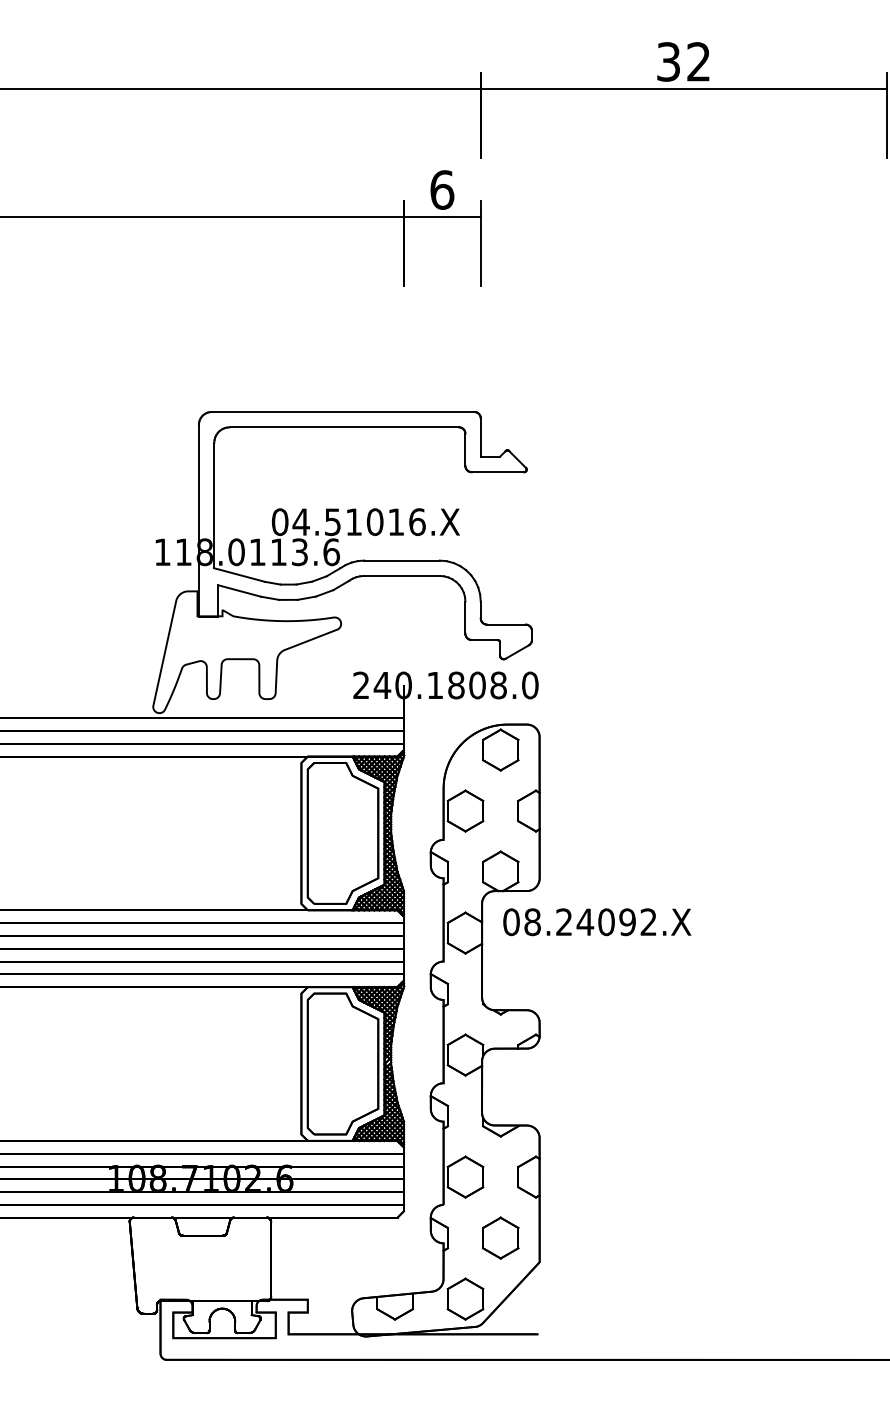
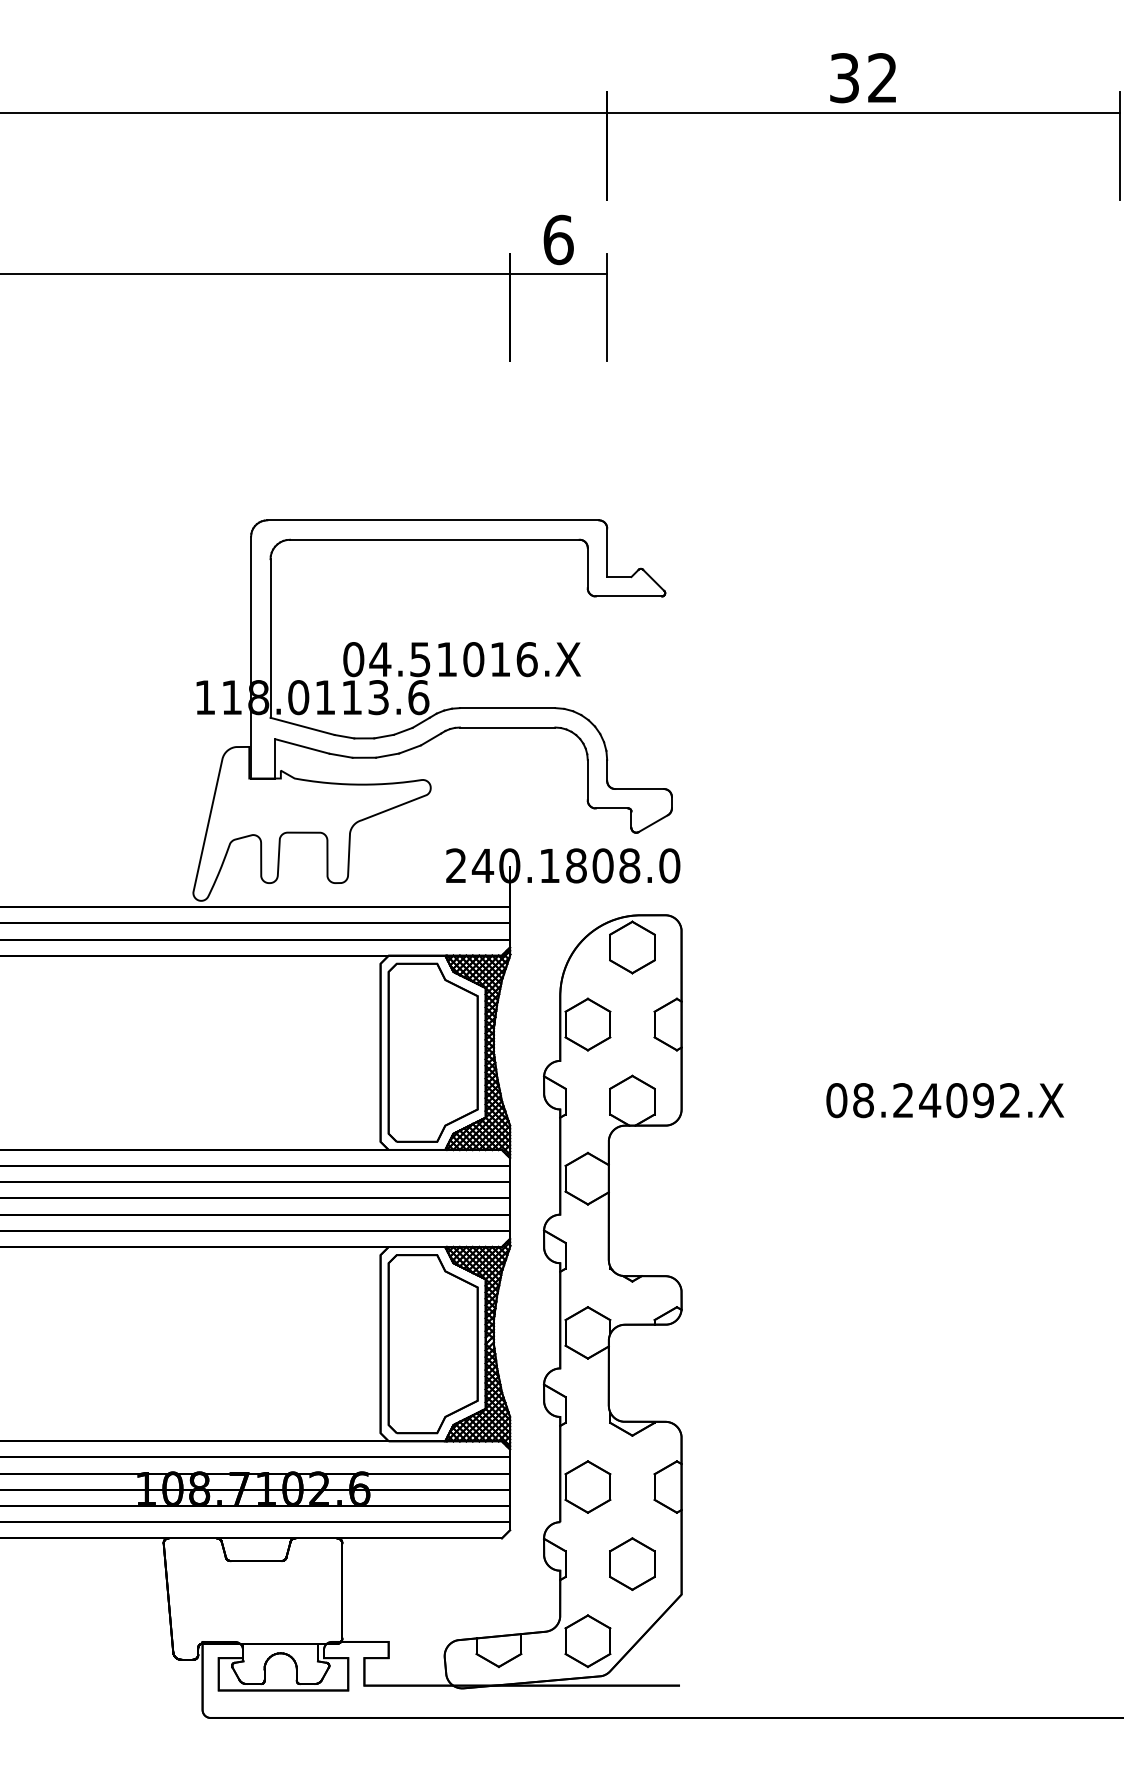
text: (597, 922) -> (945, 1100), moved

